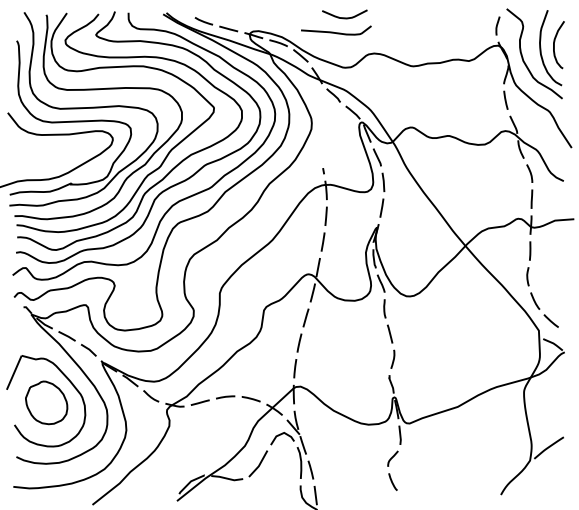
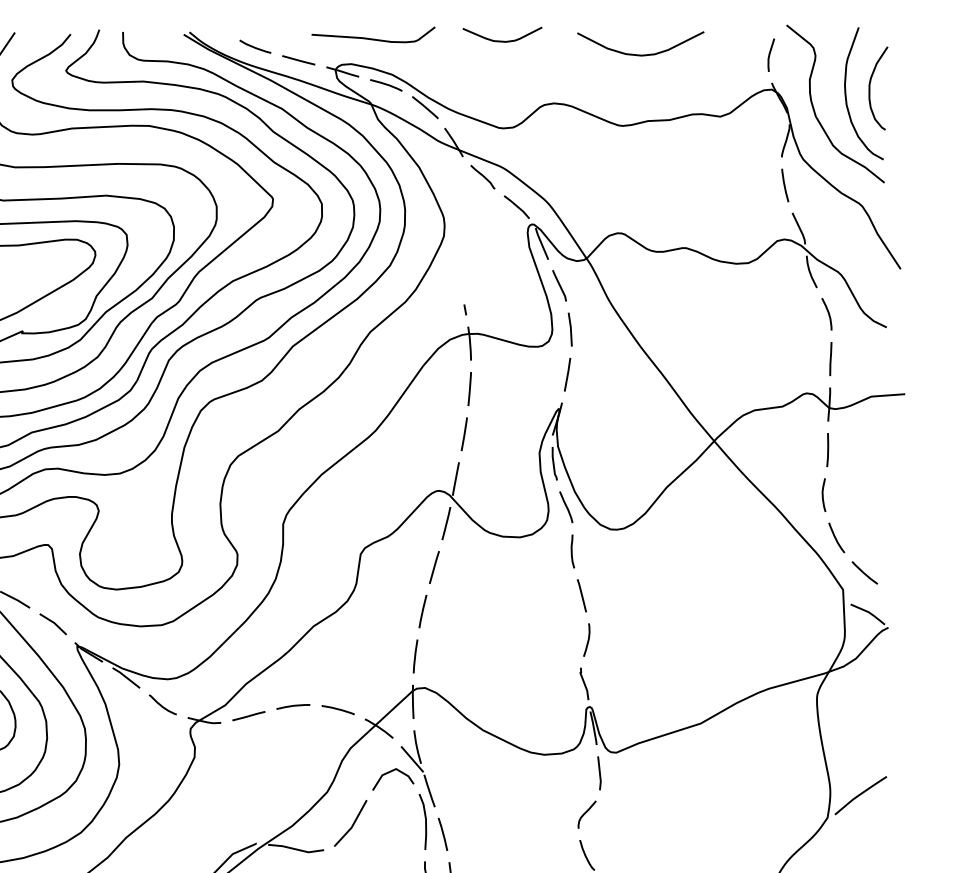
curve: (423, 25) -> (640, 54), added
curve: (336, 32) -> (373, 38), moved

